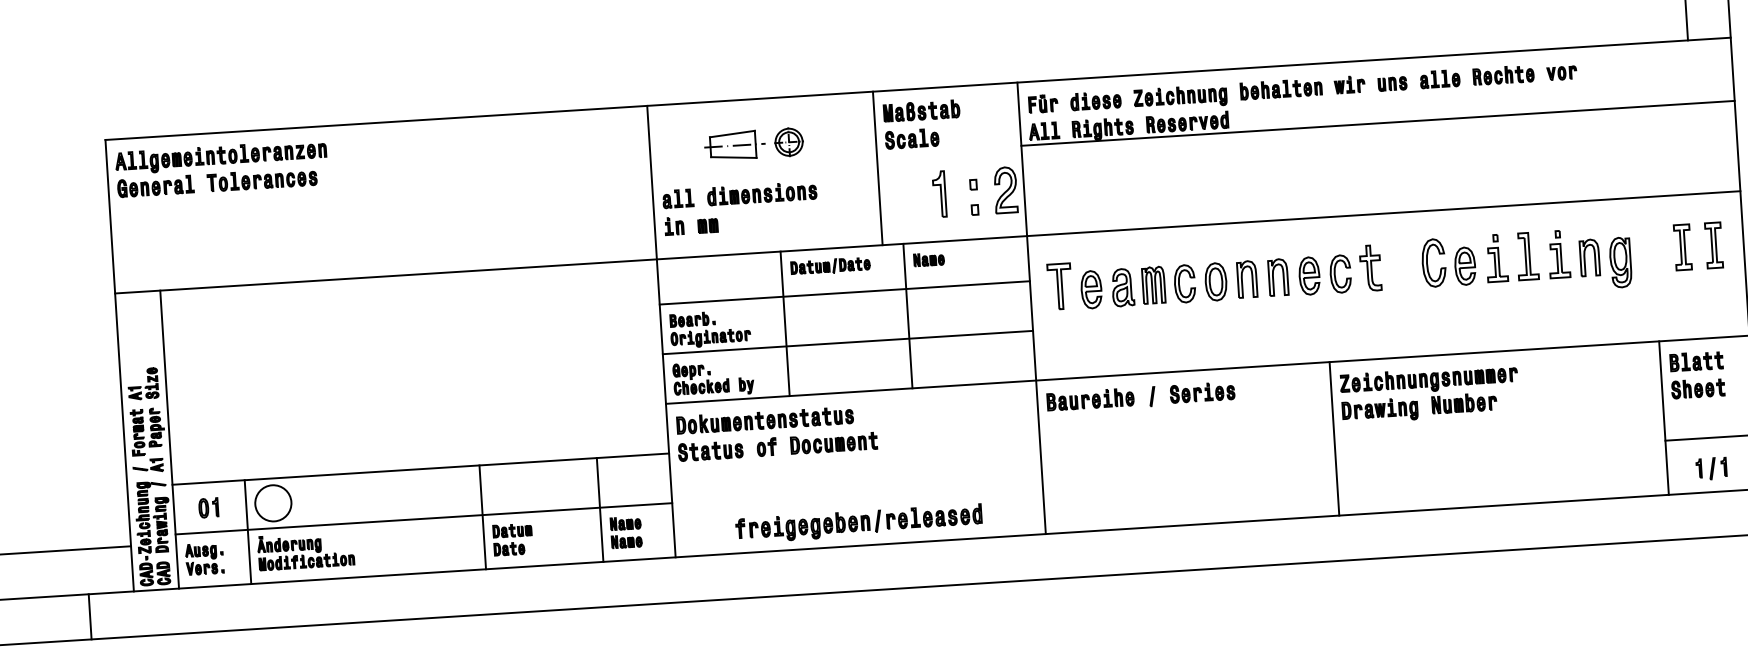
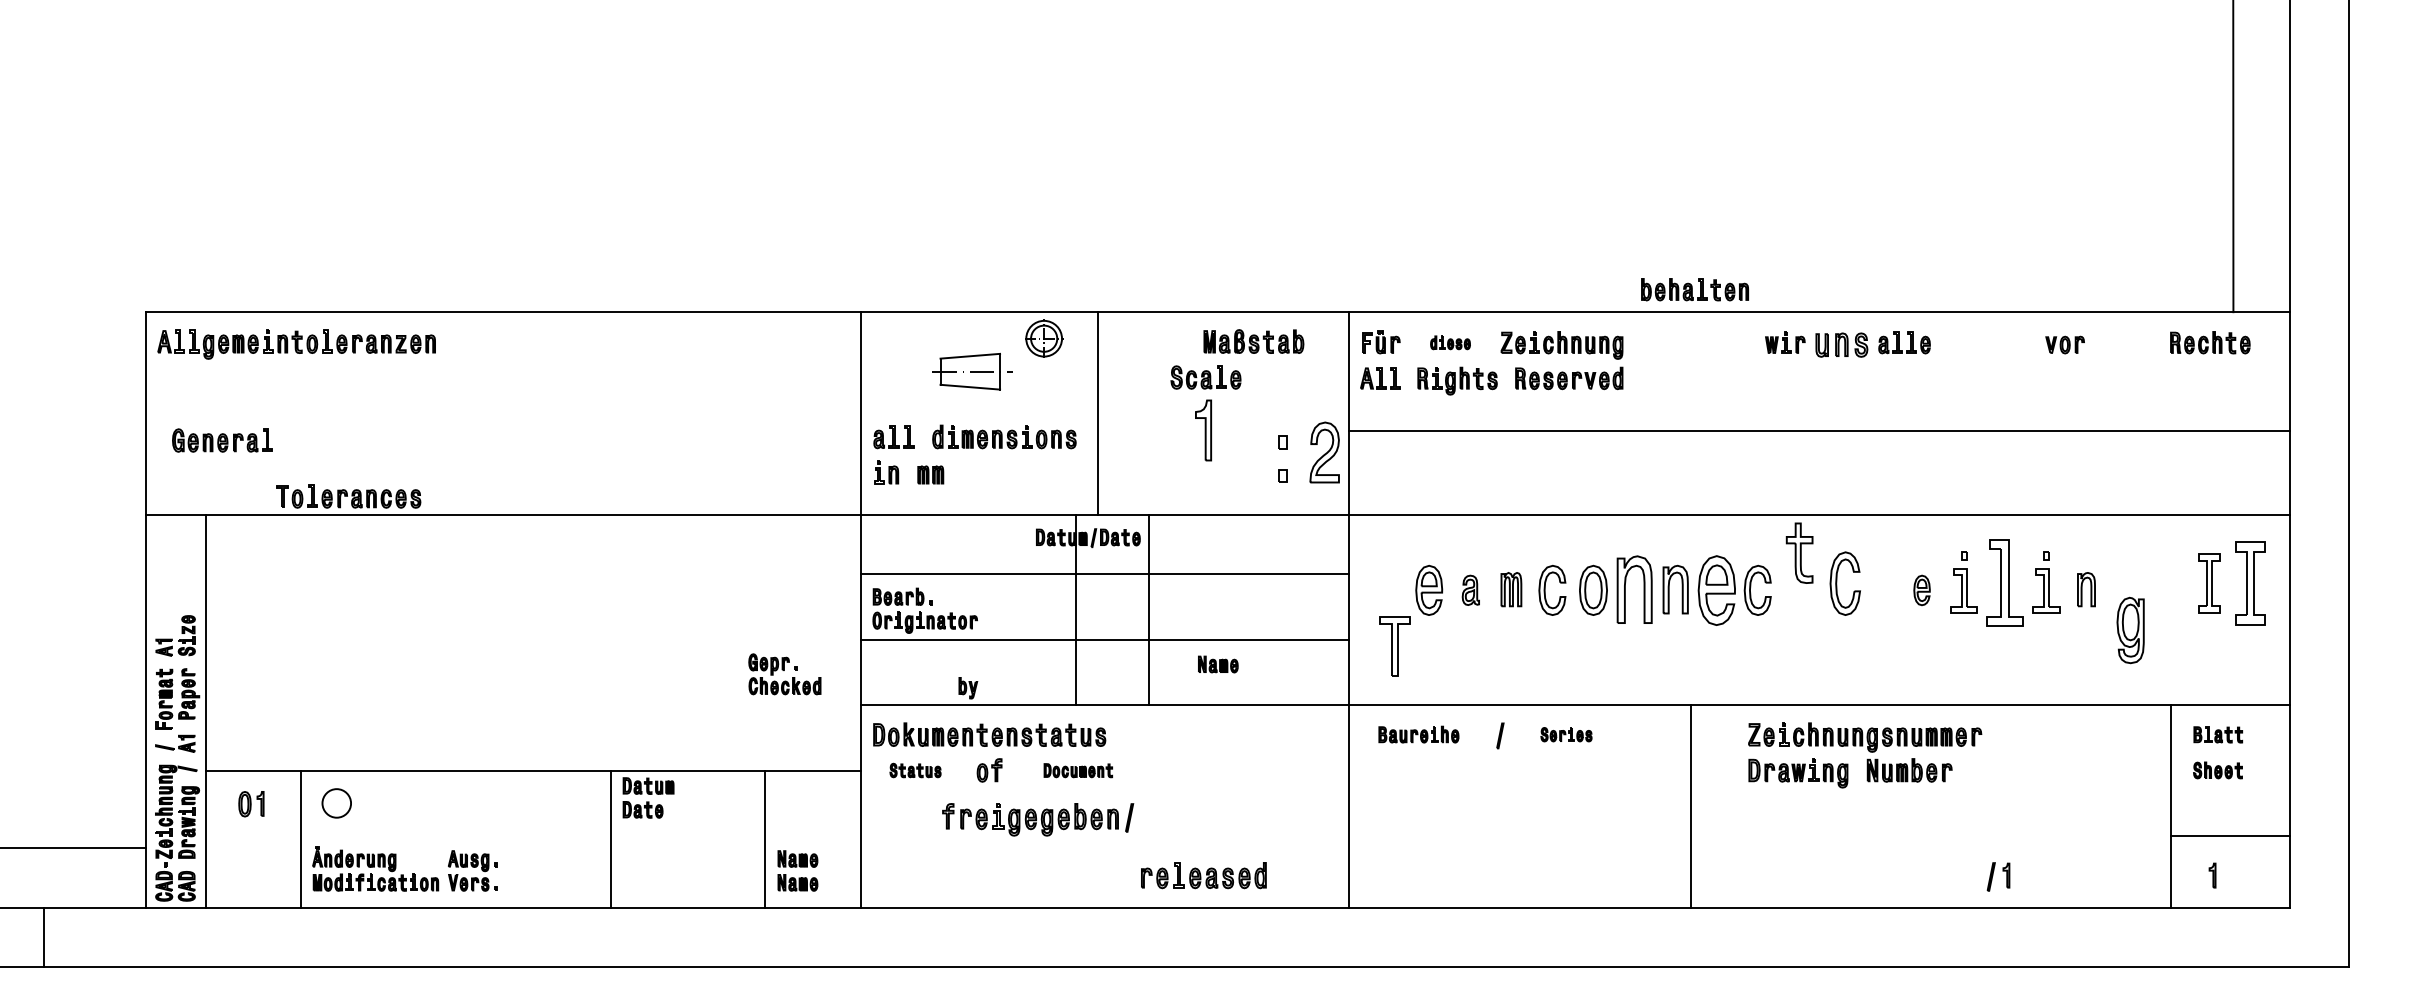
part: (1503, 75) -> (2210, 342), moved
part: (1392, 83) -> (1841, 344), size x1.4
part: (1280, 89) -> (1694, 289), moved
part: (1095, 100) -> (1450, 342), size x0.6
part: (921, 110) -> (1253, 341), moved
line: (1378, 123) -> (1819, 430), moved
part: (789, 142) -> (1044, 338), moved
line: (877, 168) -> (1098, 413), moved
part: (261, 179) -> (348, 496), moved
part: (155, 186) -> (222, 440), moved
part: (939, 194) -> (1203, 430), moved
part: (1713, 245) -> (2250, 583), size x1.4
part: (1527, 256) -> (2004, 582), size x1.4
part: (1589, 257) -> (2086, 589), size x0.7
part: (929, 259) -> (1218, 664), moved
part: (1620, 262) -> (2130, 630), moved
part: (1428, 263) -> (1837, 583), moved
part: (1464, 266) -> (1921, 590), size x0.6
part: (1370, 267) -> (1799, 552), moved
part: (1309, 275) -> (1716, 589), size x1.4
part: (1247, 279) -> (1634, 589), size x1.4
part: (1153, 285) -> (1511, 589), size x0.7
part: (1059, 286) -> (1394, 646), moved
part: (1122, 287) -> (1470, 590), size x0.6
line: (907, 315) -> (1148, 609), moved
line: (784, 323) -> (1075, 609), moved
part: (1696, 361) -> (2218, 734), size x0.7
part: (700, 378) -> (784, 674), moved
part: (1697, 388) -> (2217, 770), size x0.7
part: (1202, 392) -> (1566, 734), size x0.6
part: (1090, 399) -> (1418, 734), size x0.7
line: (1334, 438) -> (1691, 806), moved
part: (834, 442) -> (1078, 770), size x0.6
part: (710, 450) -> (915, 770), size x0.6
part: (1717, 468) -> (1998, 876), moved
circle: (273, 503) -> (336, 803), size x0.6
line: (423, 519) -> (532, 836), removed
part: (809, 526) -> (1038, 819), moved
part: (512, 539) -> (648, 797), moved
part: (204, 558) -> (472, 870), moved
line: (90, 616) -> (43, 937), moved

